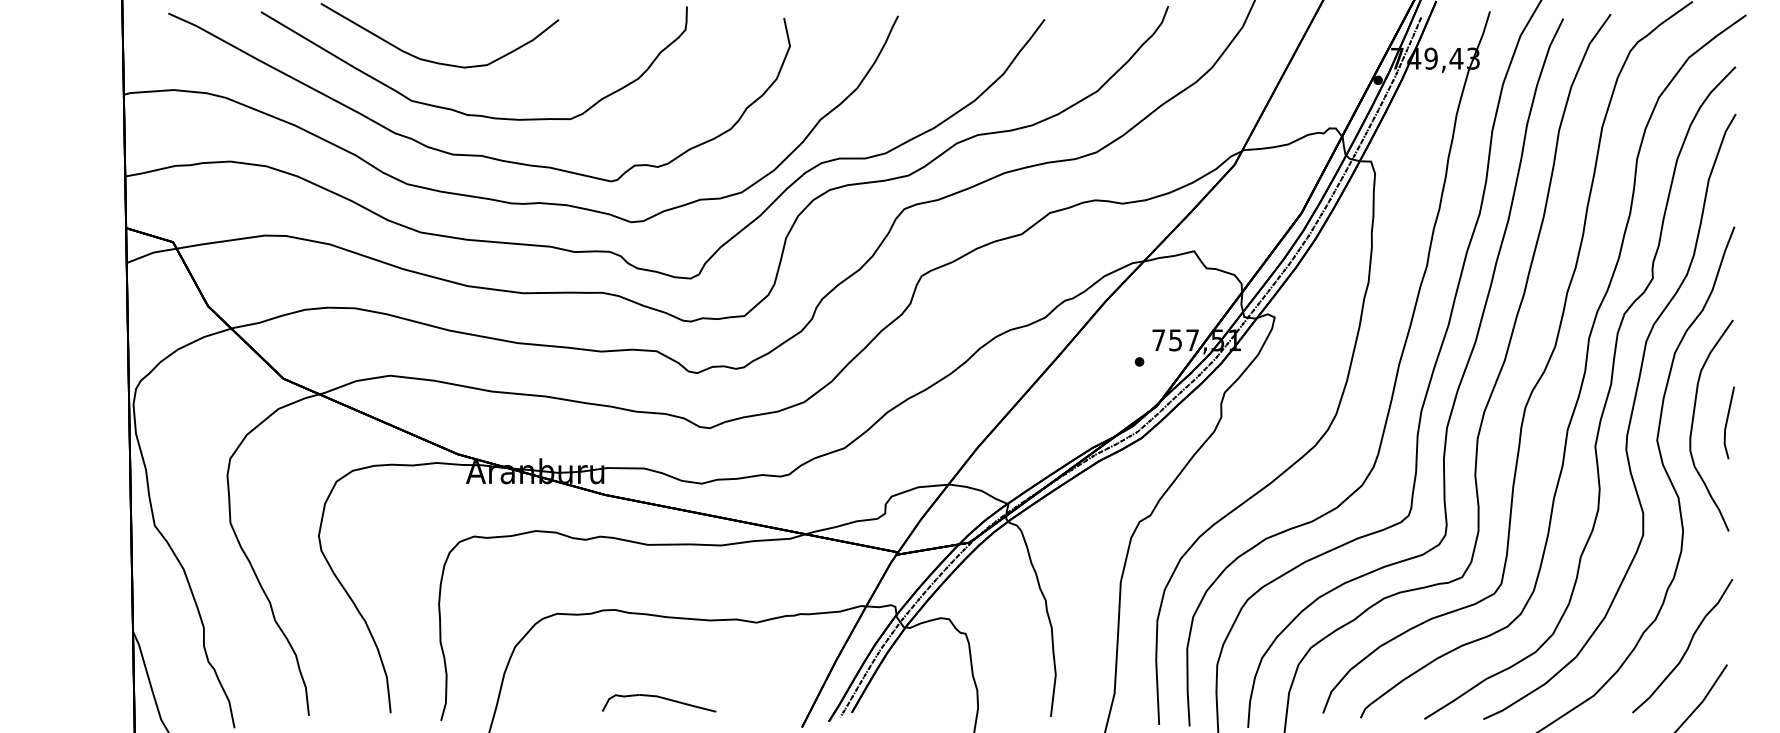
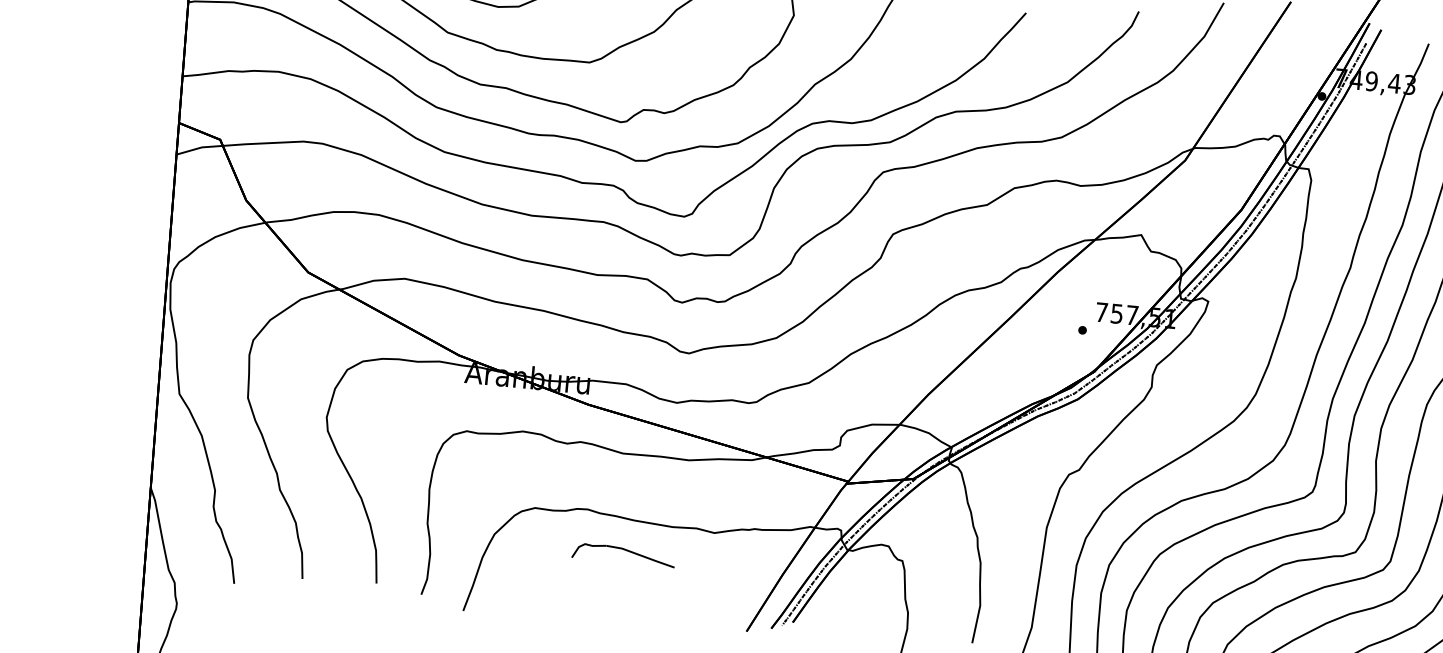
part: (659, 703) -> (623, 555), moved

